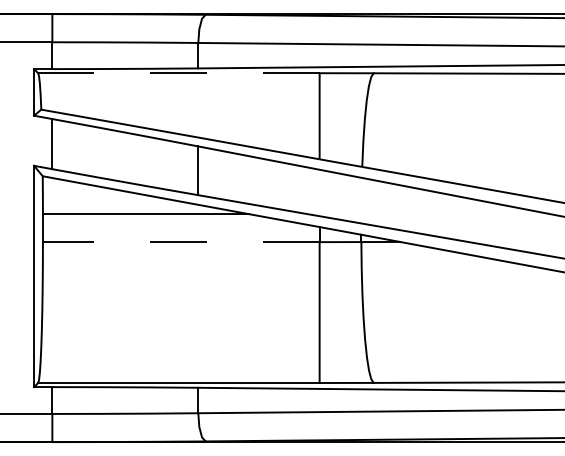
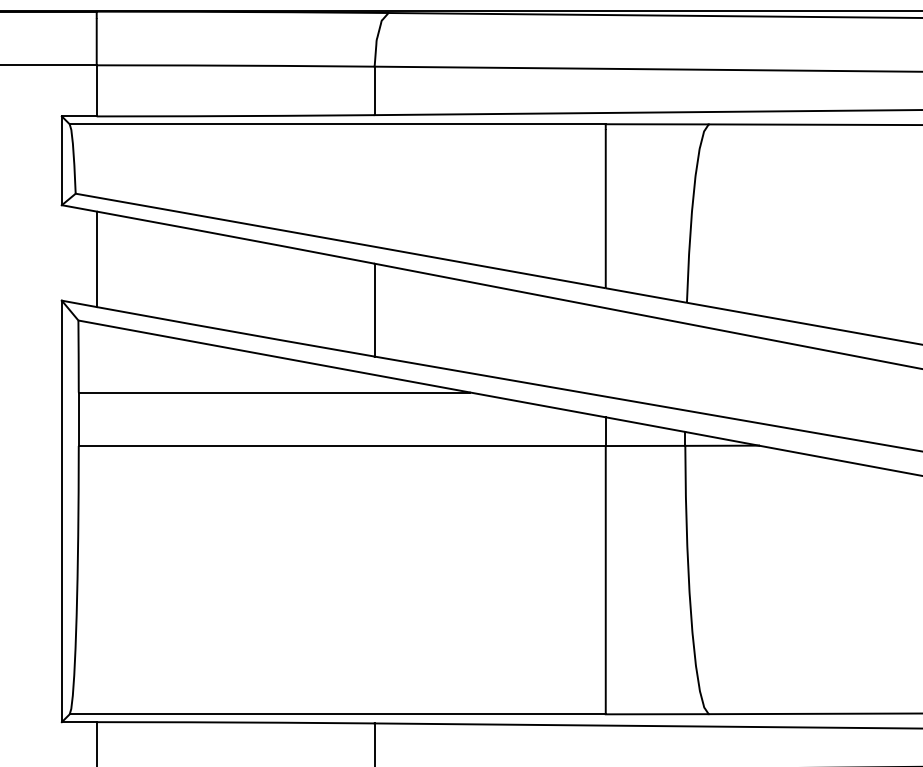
line: (178, 73) -> (336, 124), dashed -> solid
line: (180, 242) -> (340, 446), dashed -> solid

